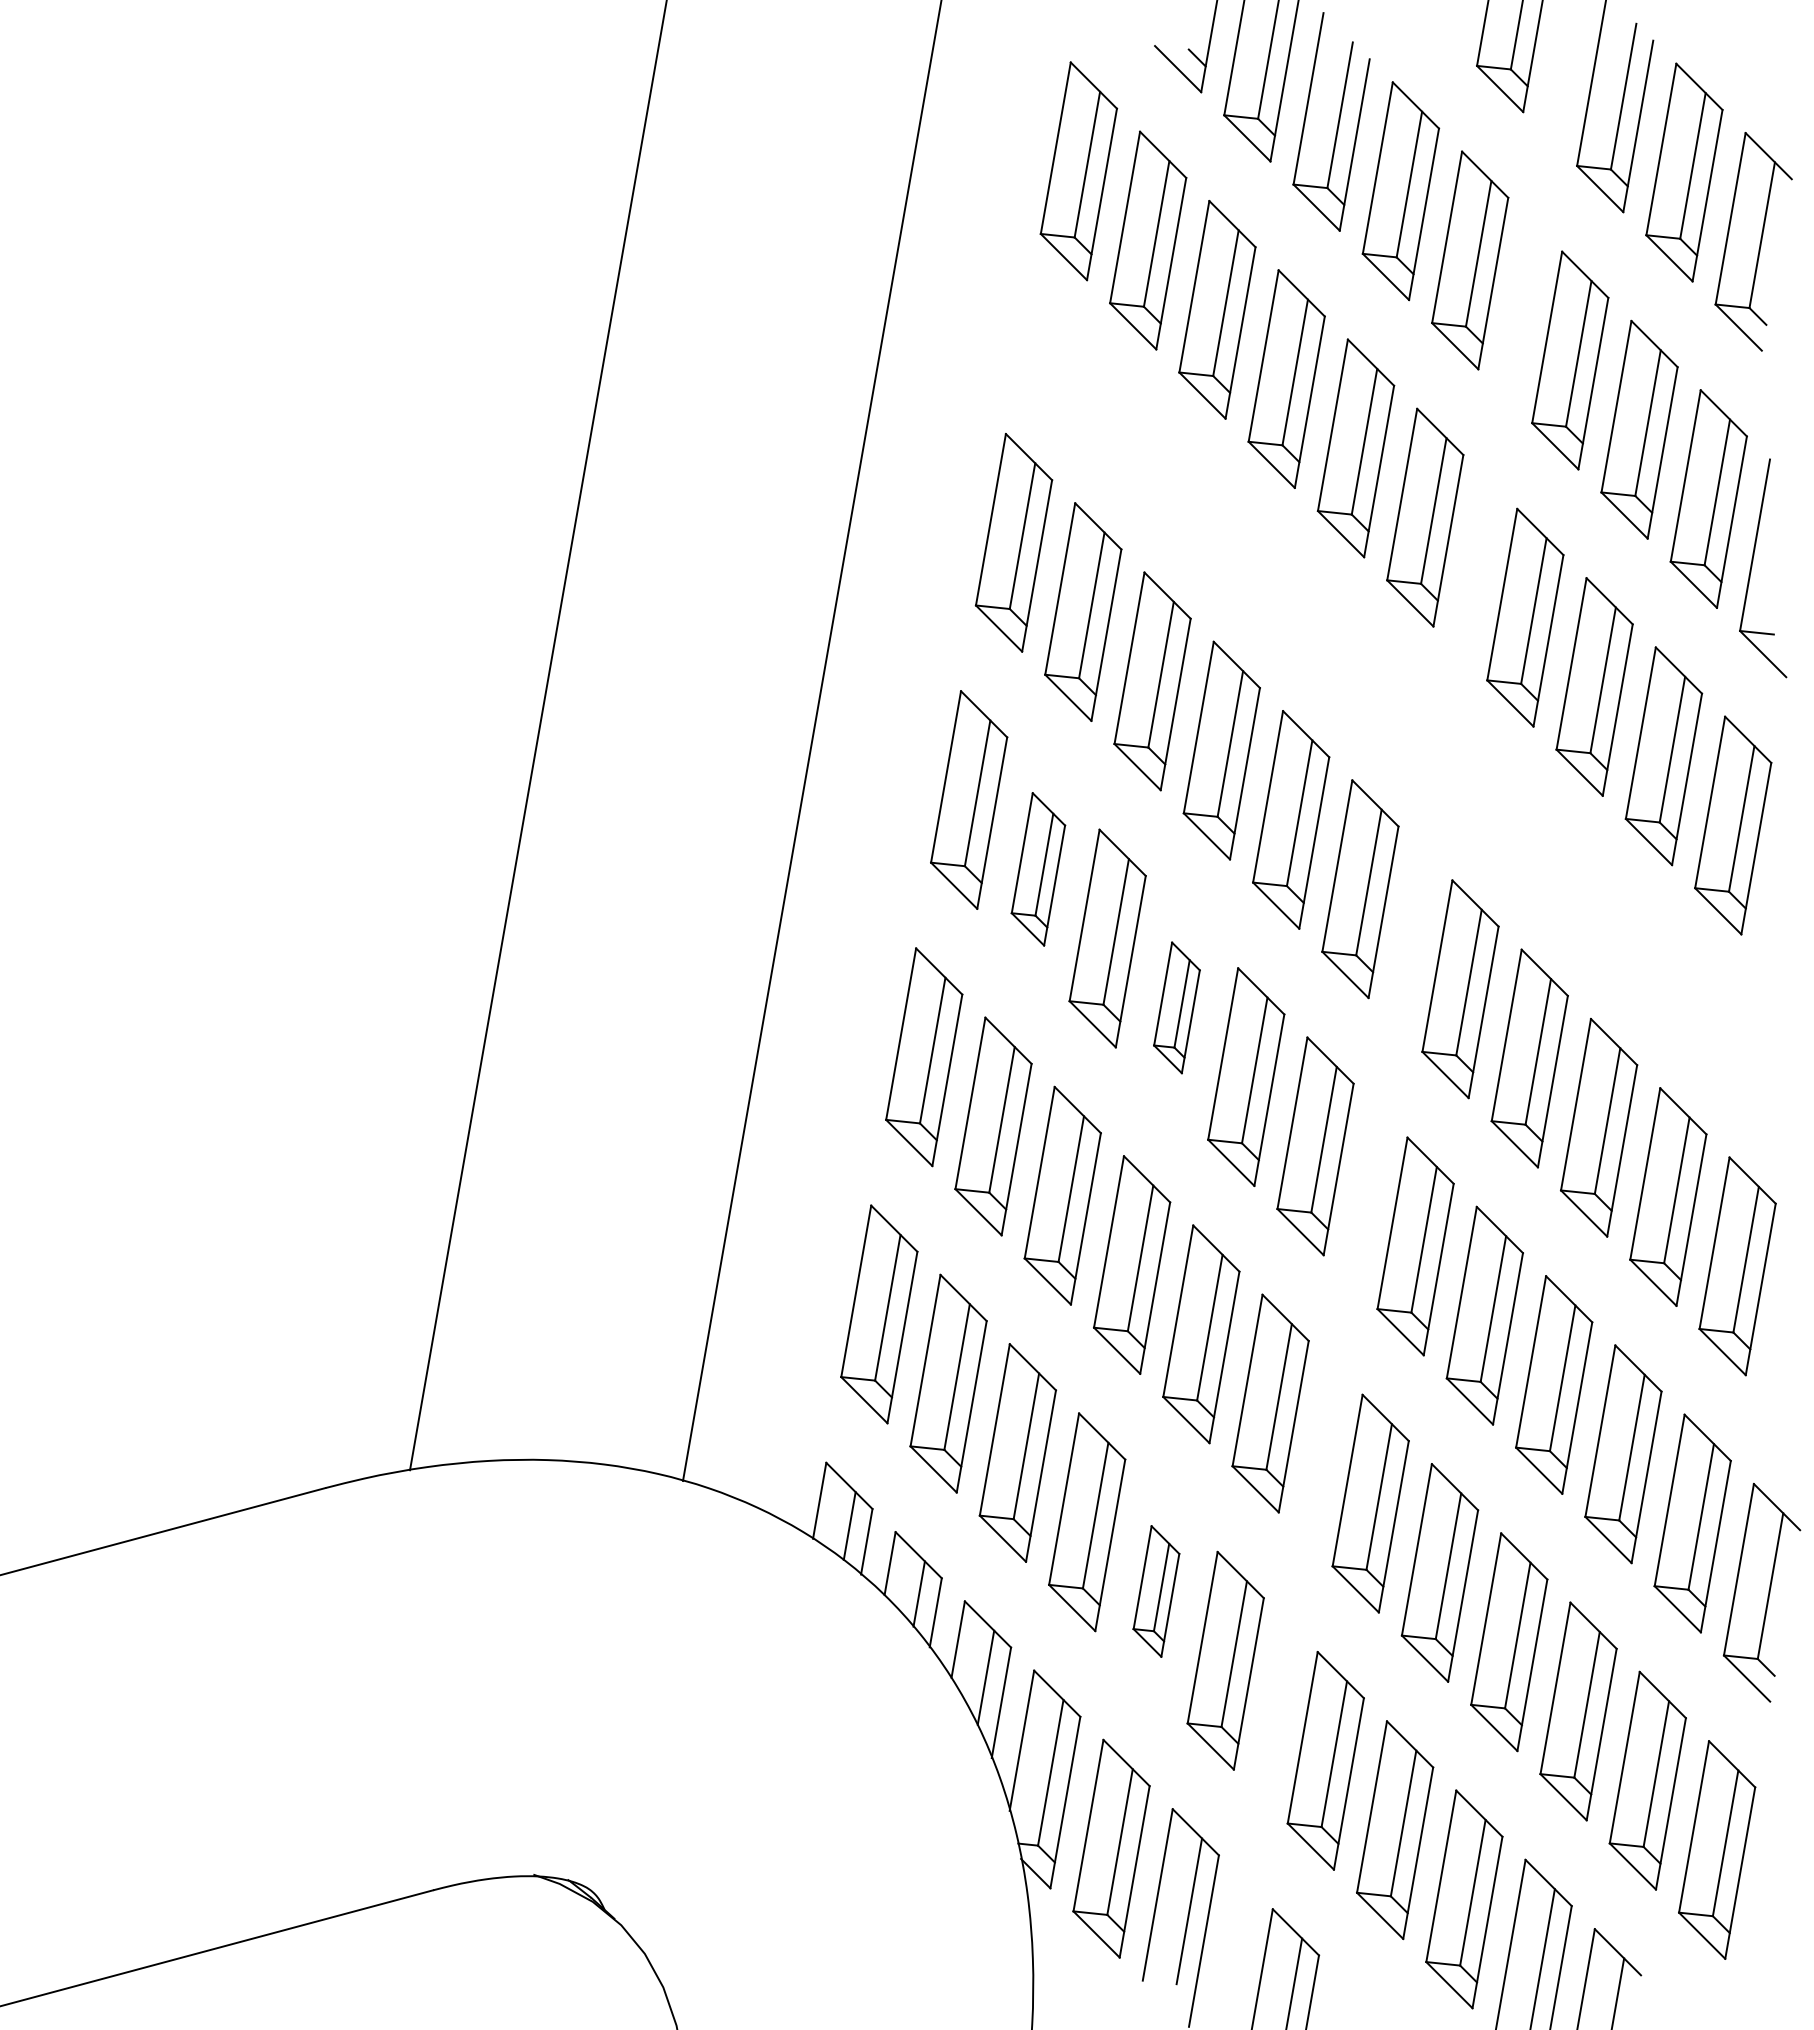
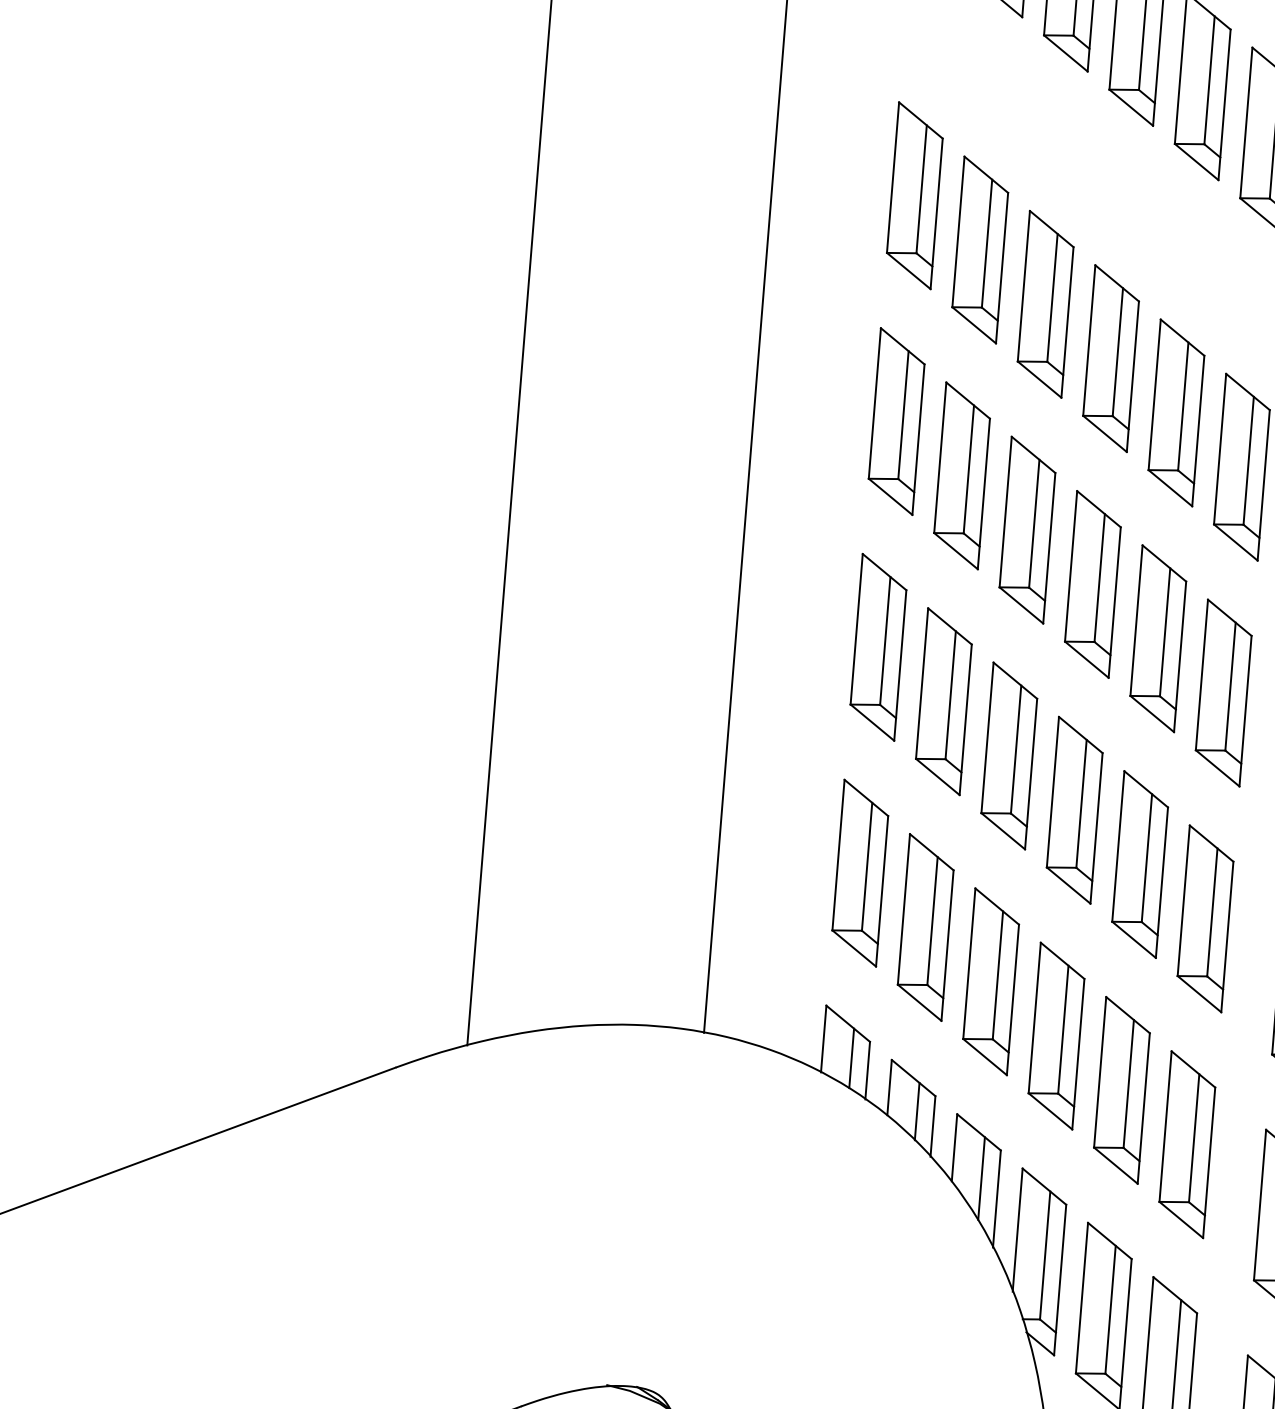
part: (1038, 869) -> (962, 476), size x1.43
part: (1176, 1007) -> (1092, 584), size x1.67
part: (1156, 1591) -> (1121, 1090), size x1.67

